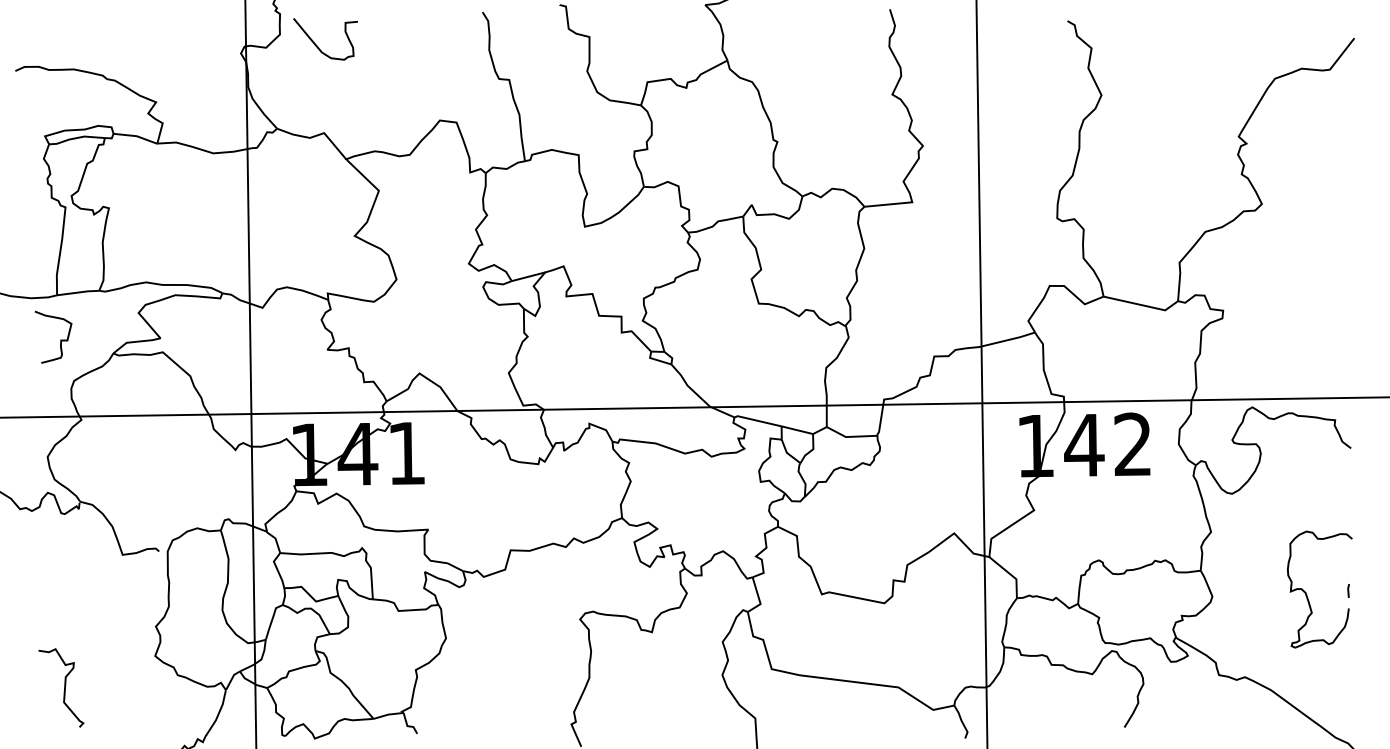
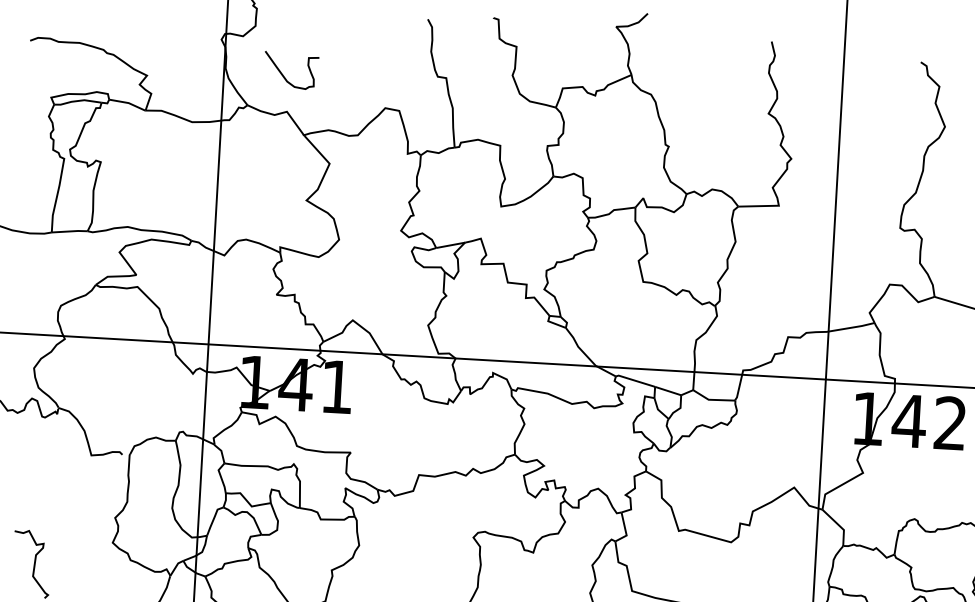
curve: (318, 46) -> (284, 76), moved
curve: (60, 339) -> (52, 269), removed

